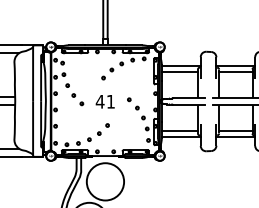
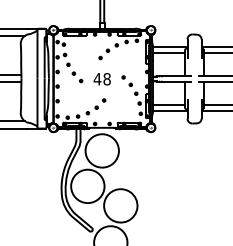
text: (110, 102) -> (106, 79), 41 -> 48

